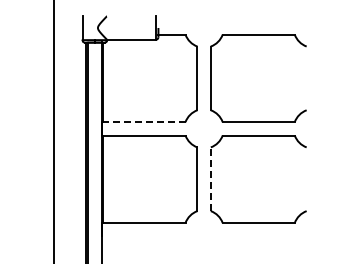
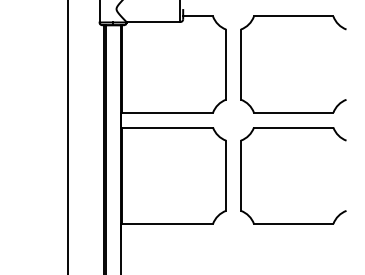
line: (143, 122) -> (166, 113), dashed -> solid
line: (210, 179) -> (240, 176), dashed -> solid

